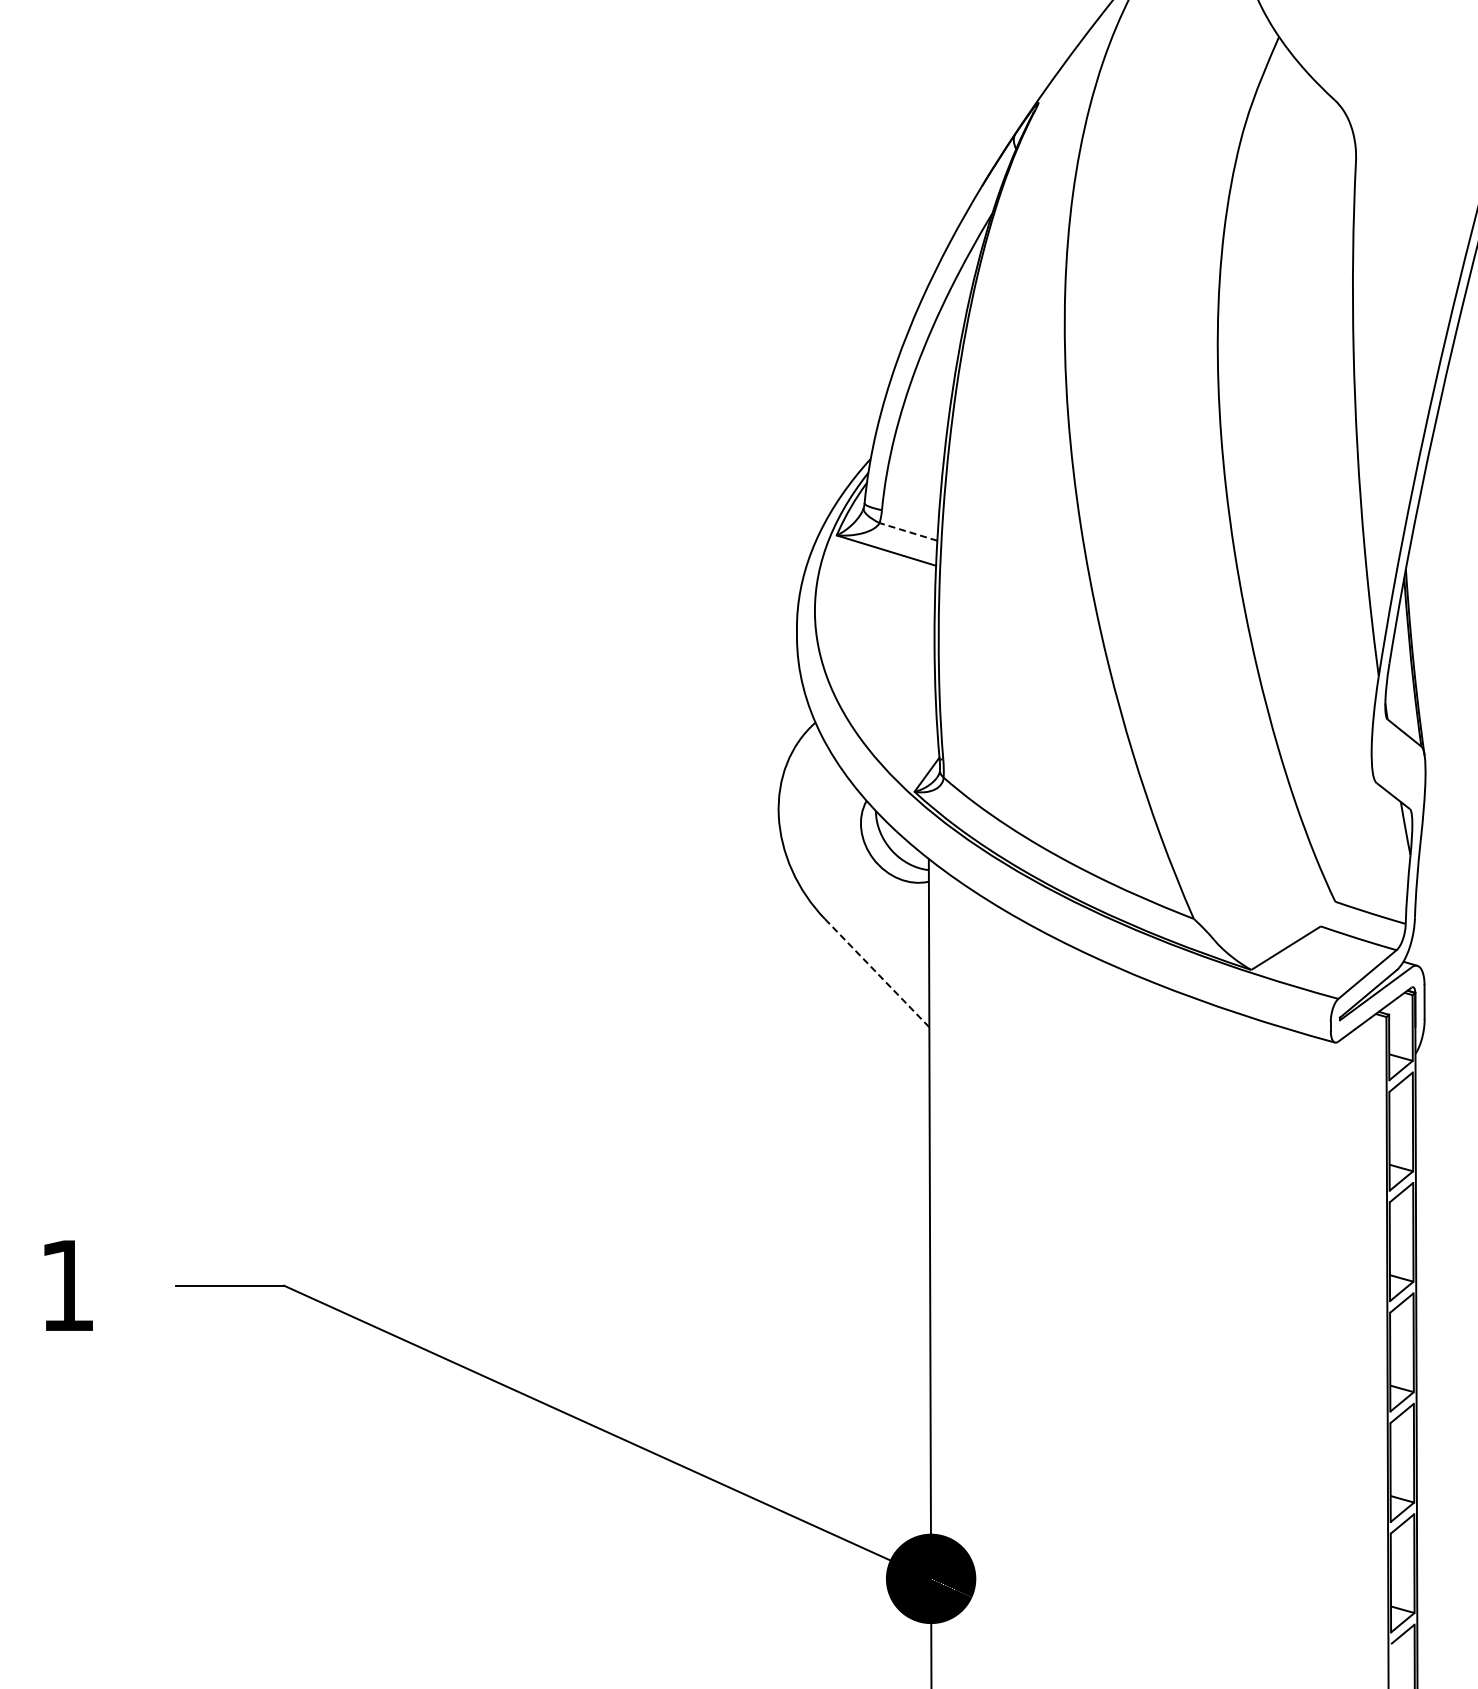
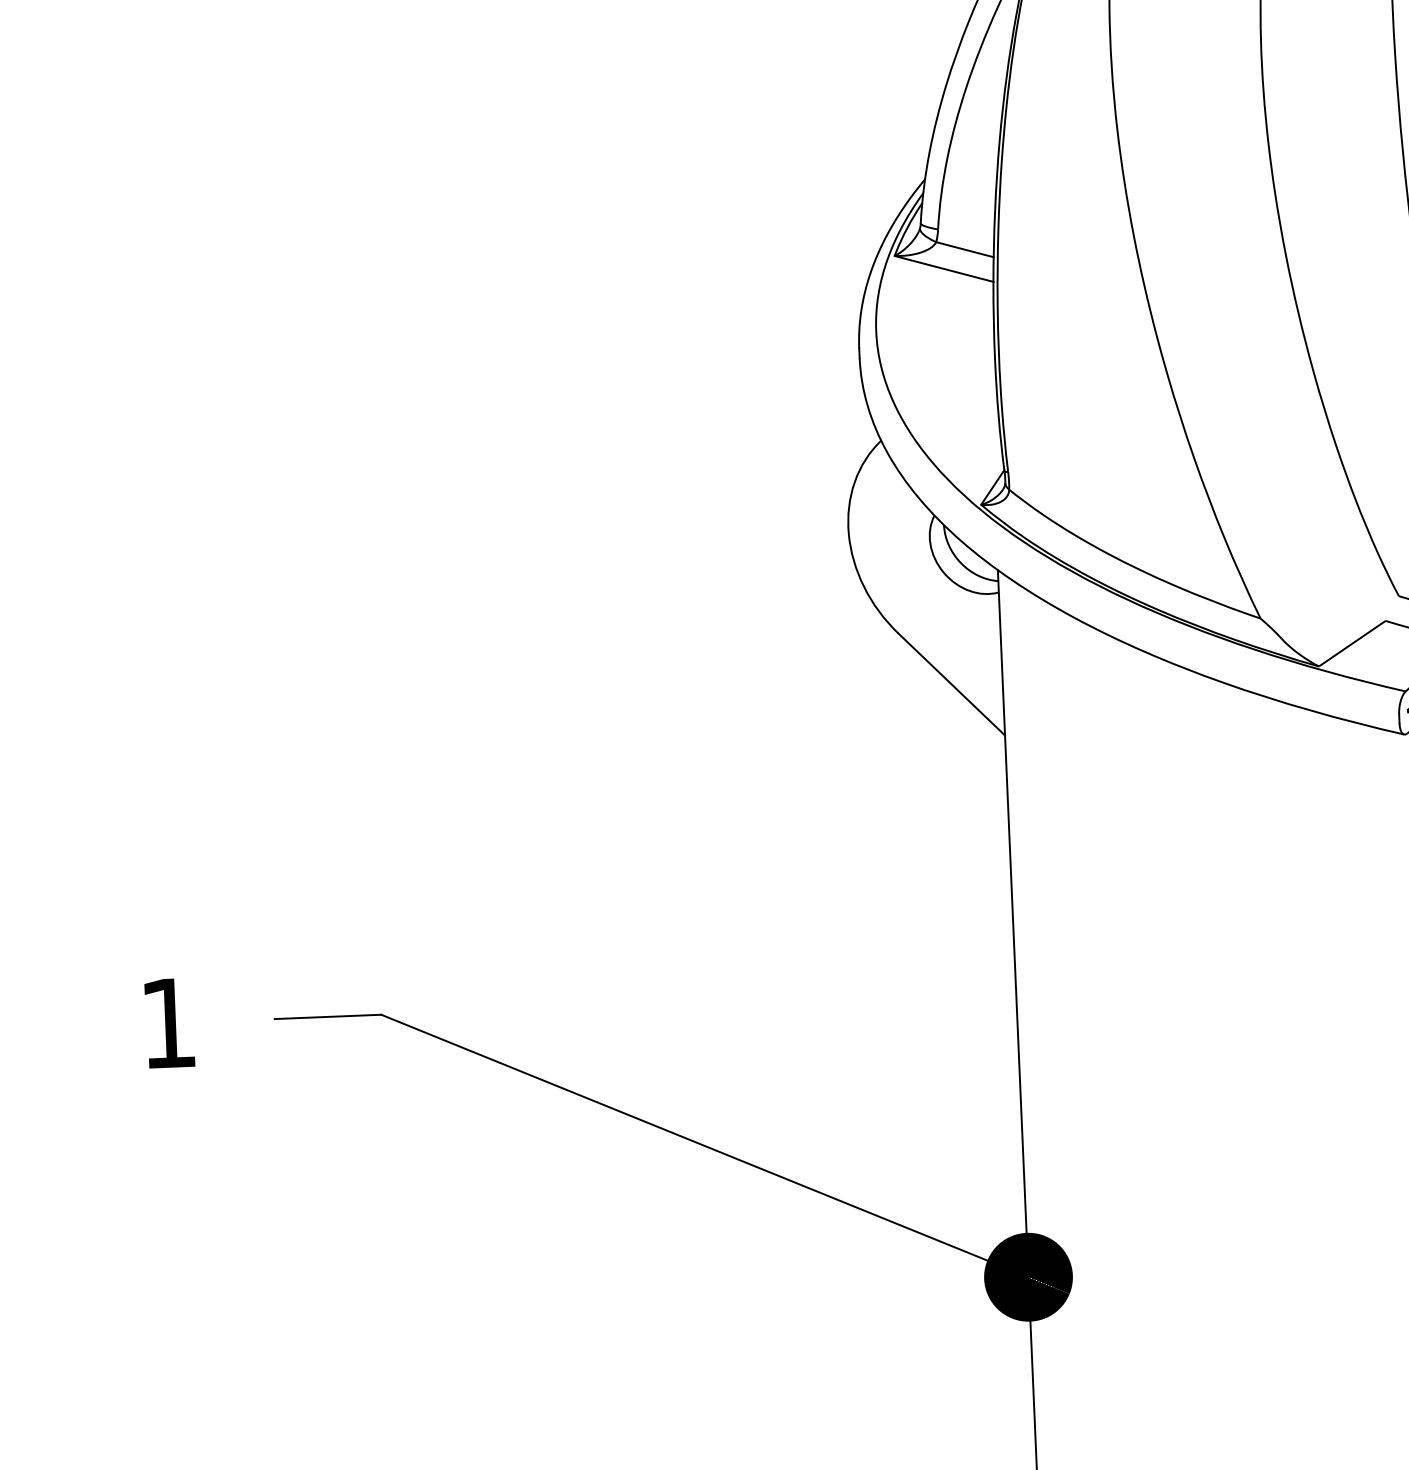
line: (907, 531) -> (964, 249), dashed -> solid
line: (877, 973) -> (951, 684), dashed -> solid

